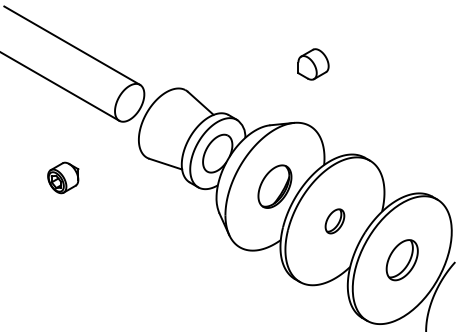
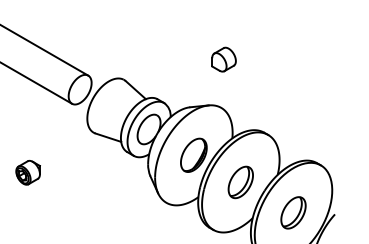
part: (63, 177) -> (28, 172), moved
part: (334, 221) -> (240, 182), size x1.67

